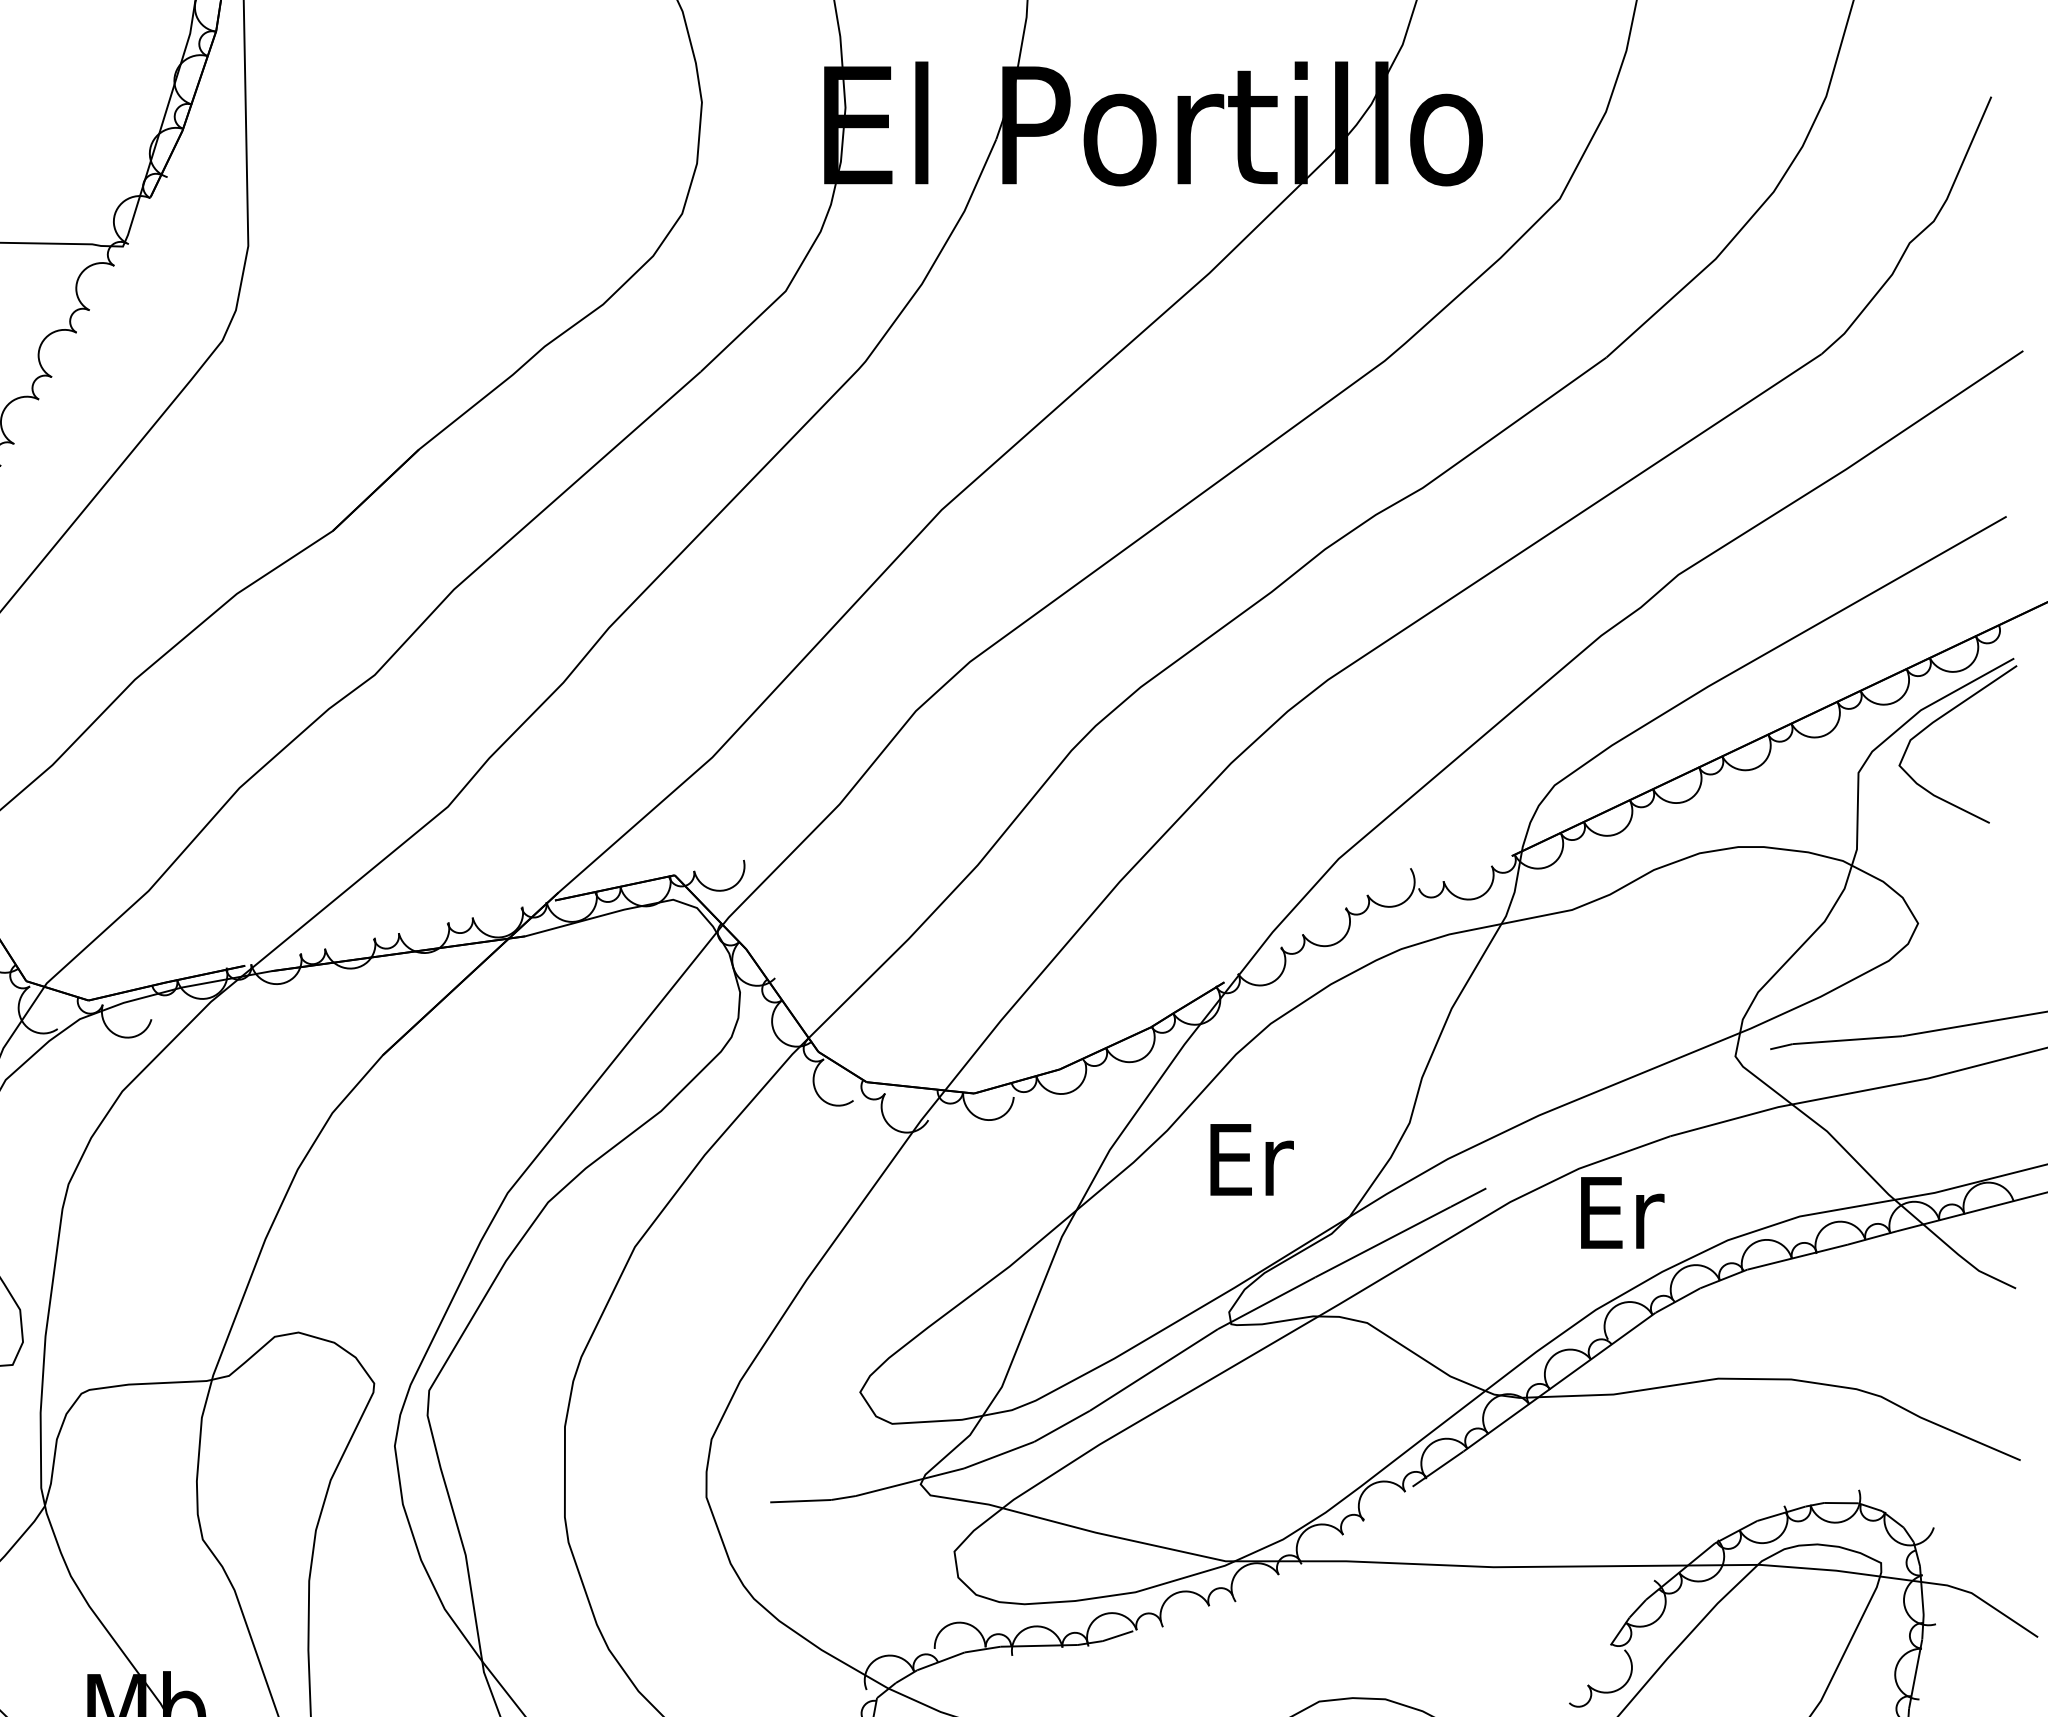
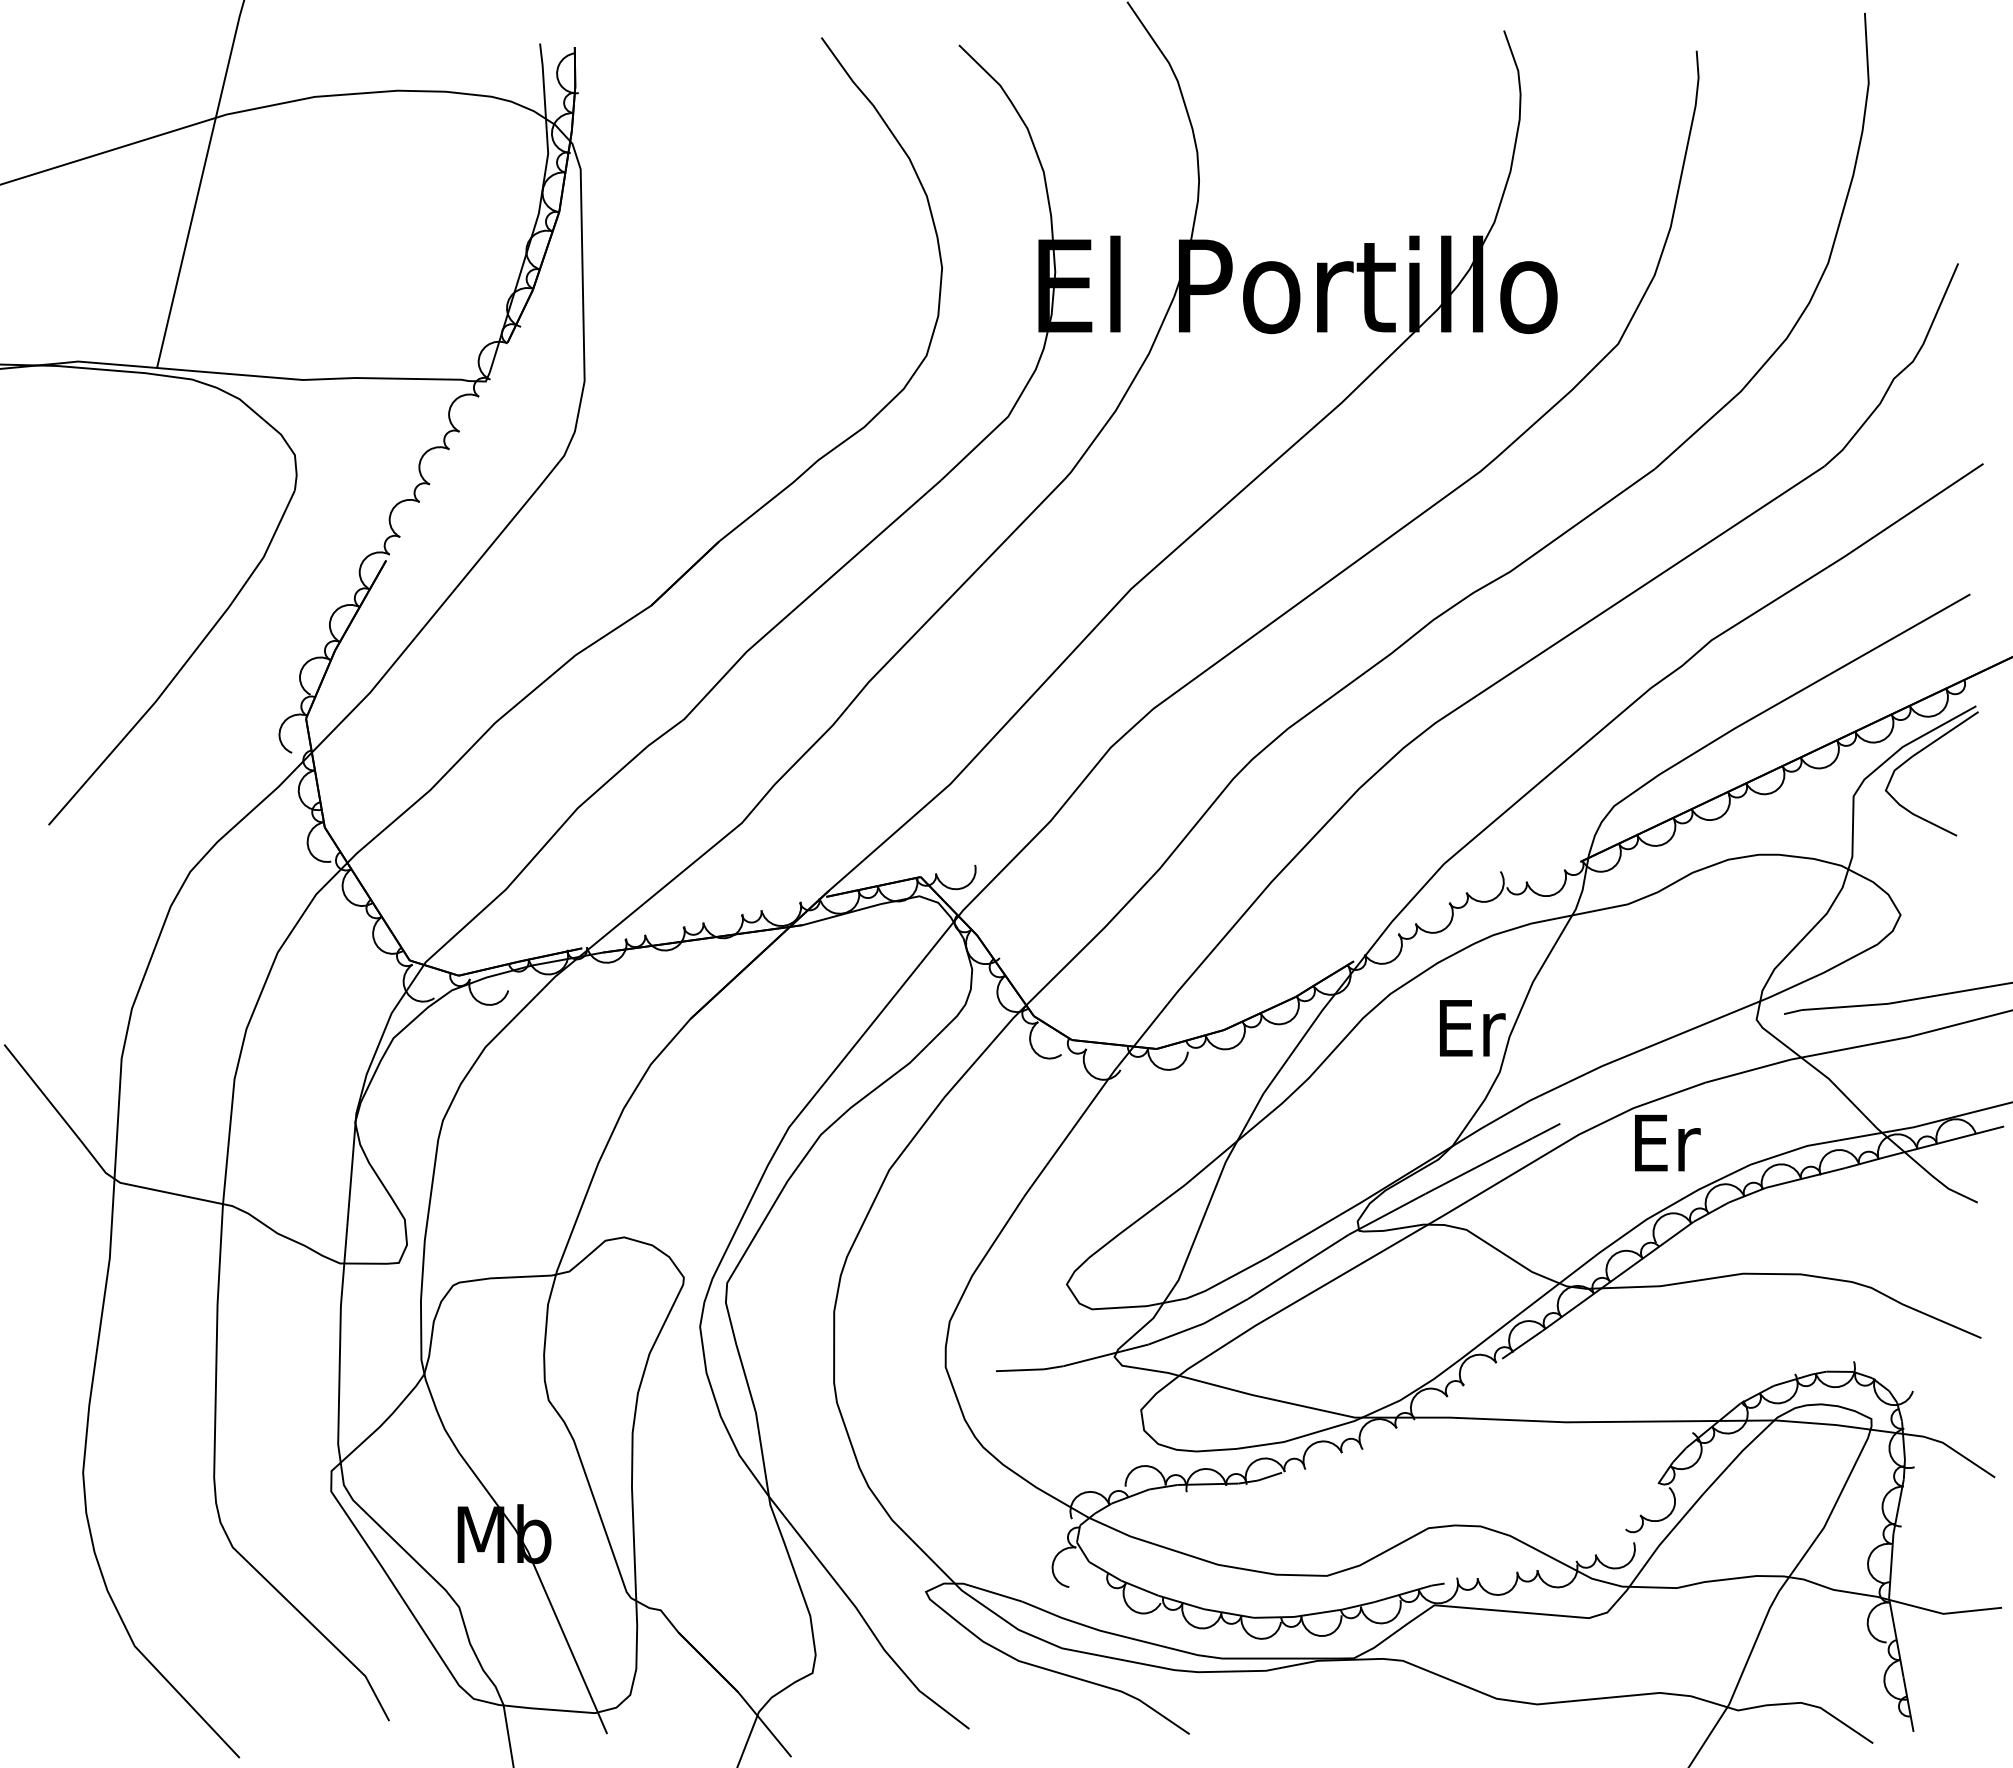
text: (1251, 1160) -> (1472, 1028), moved

